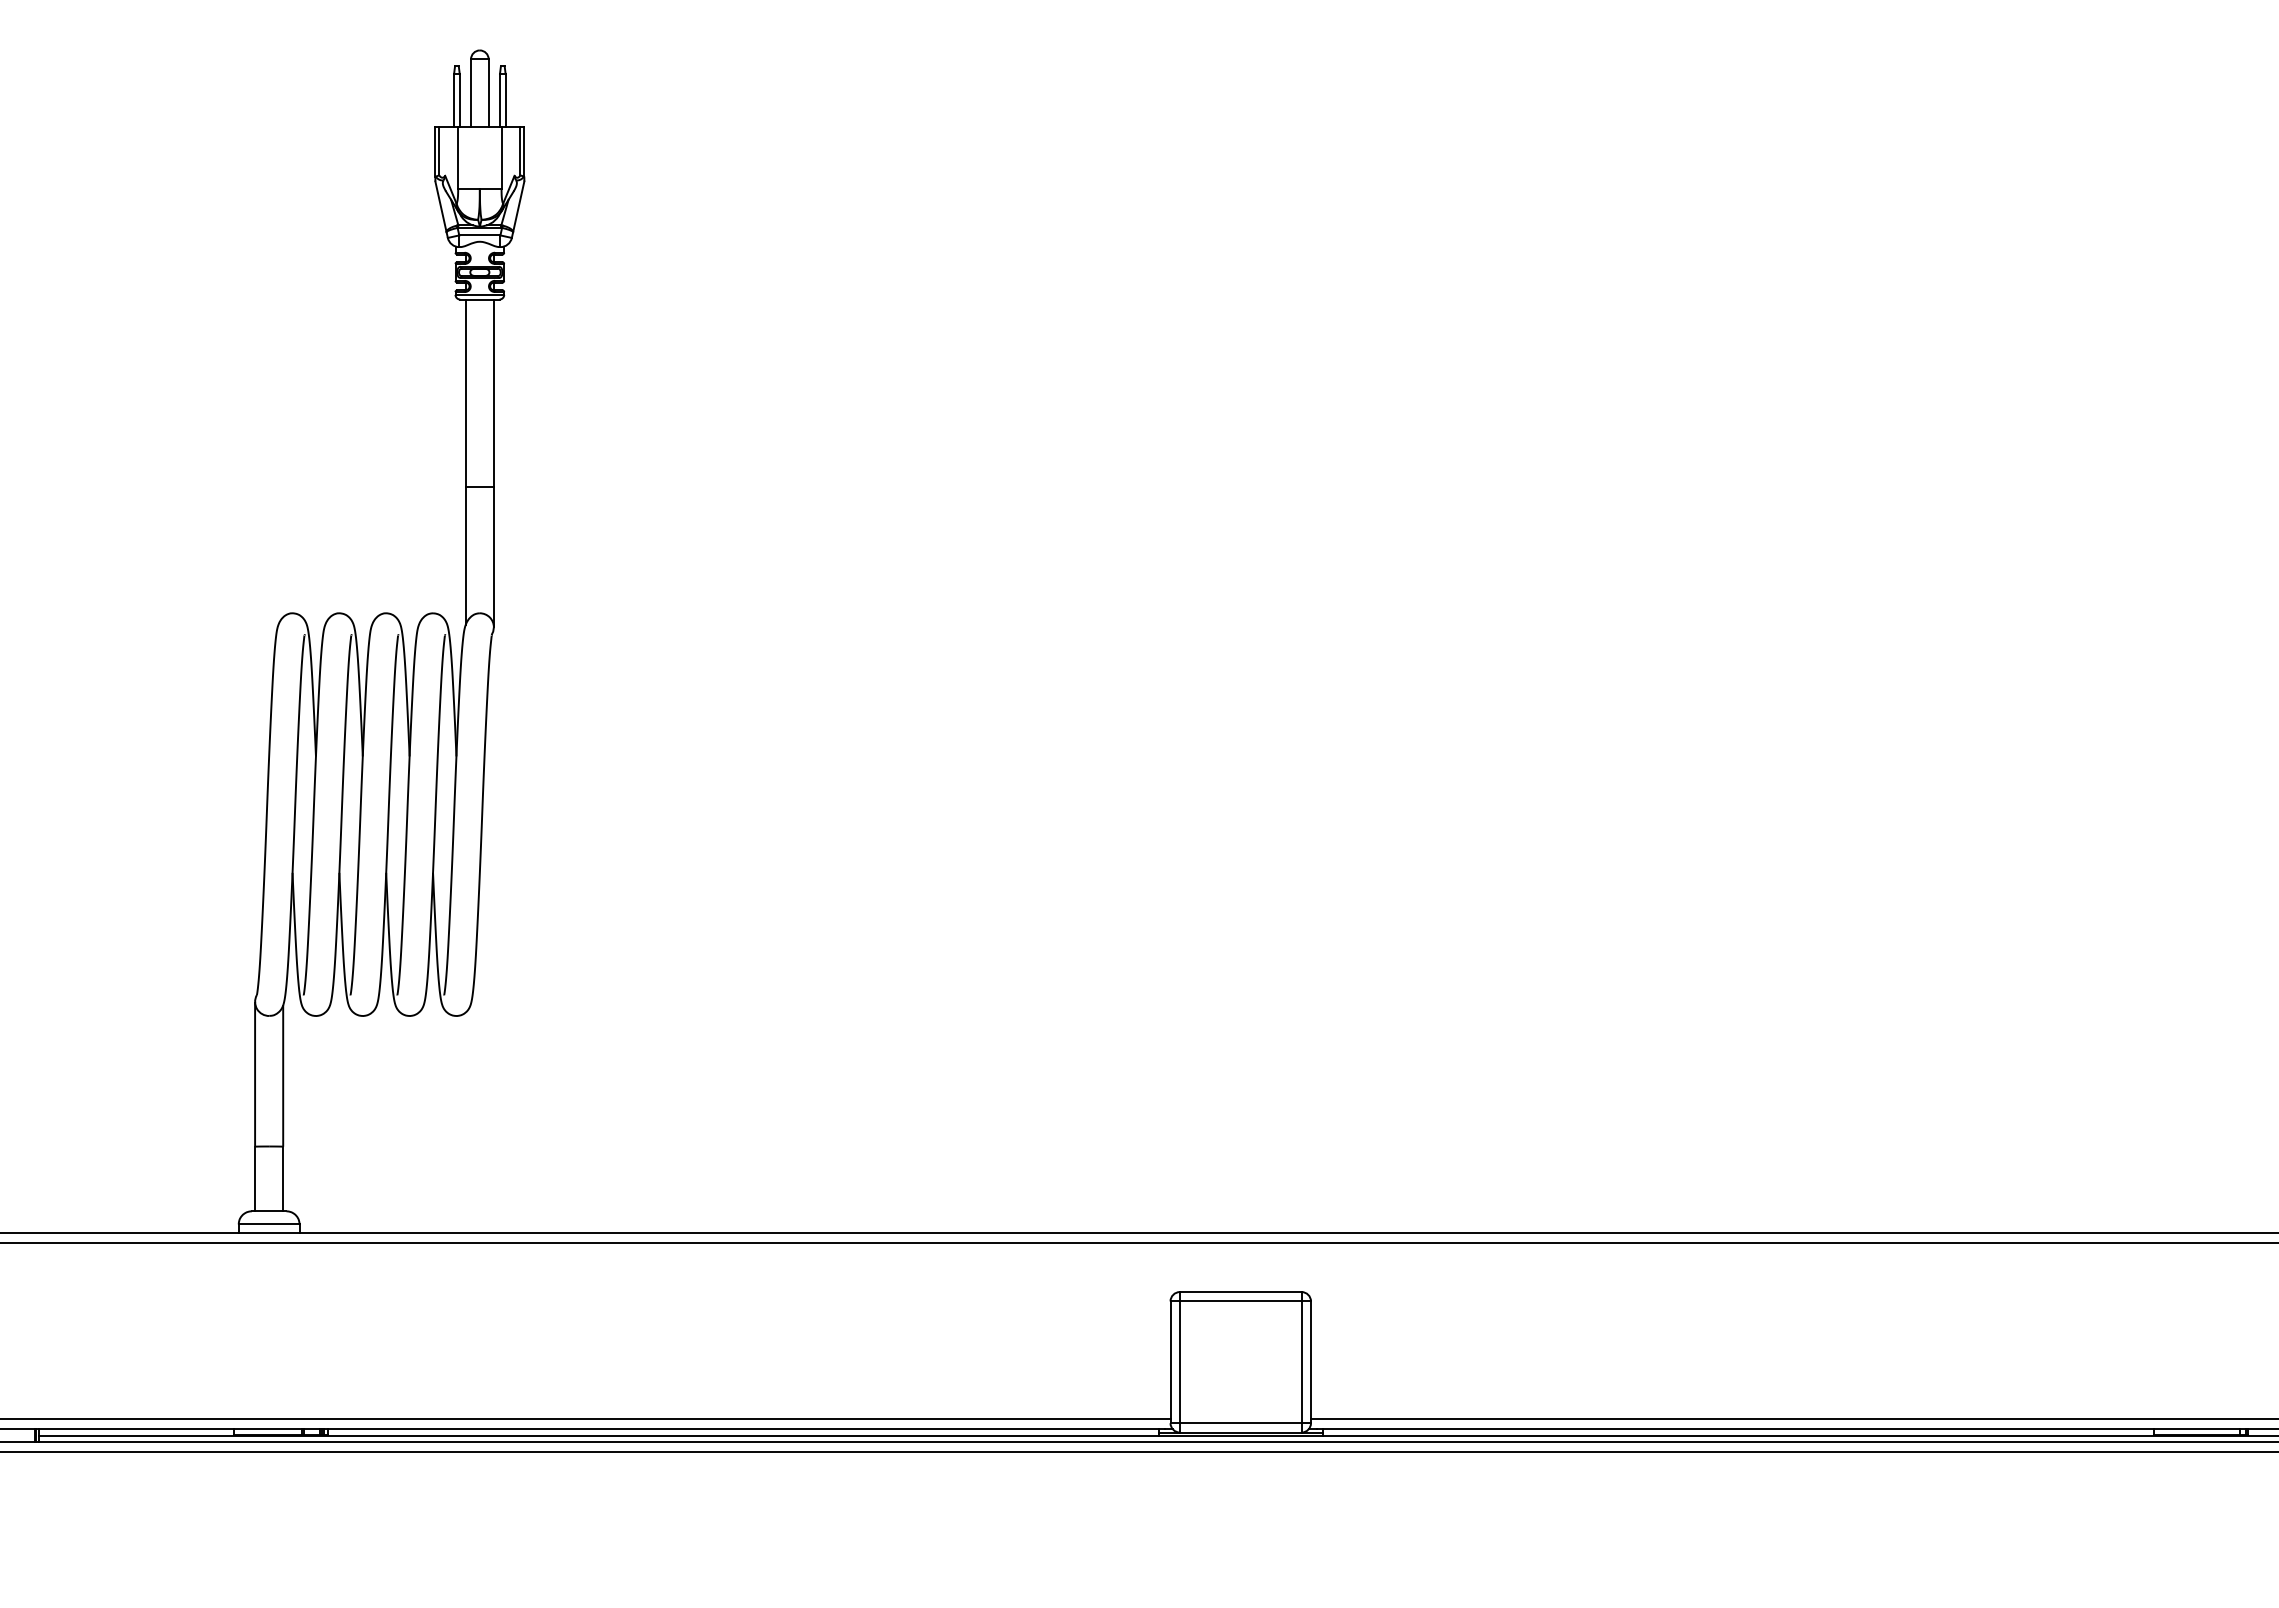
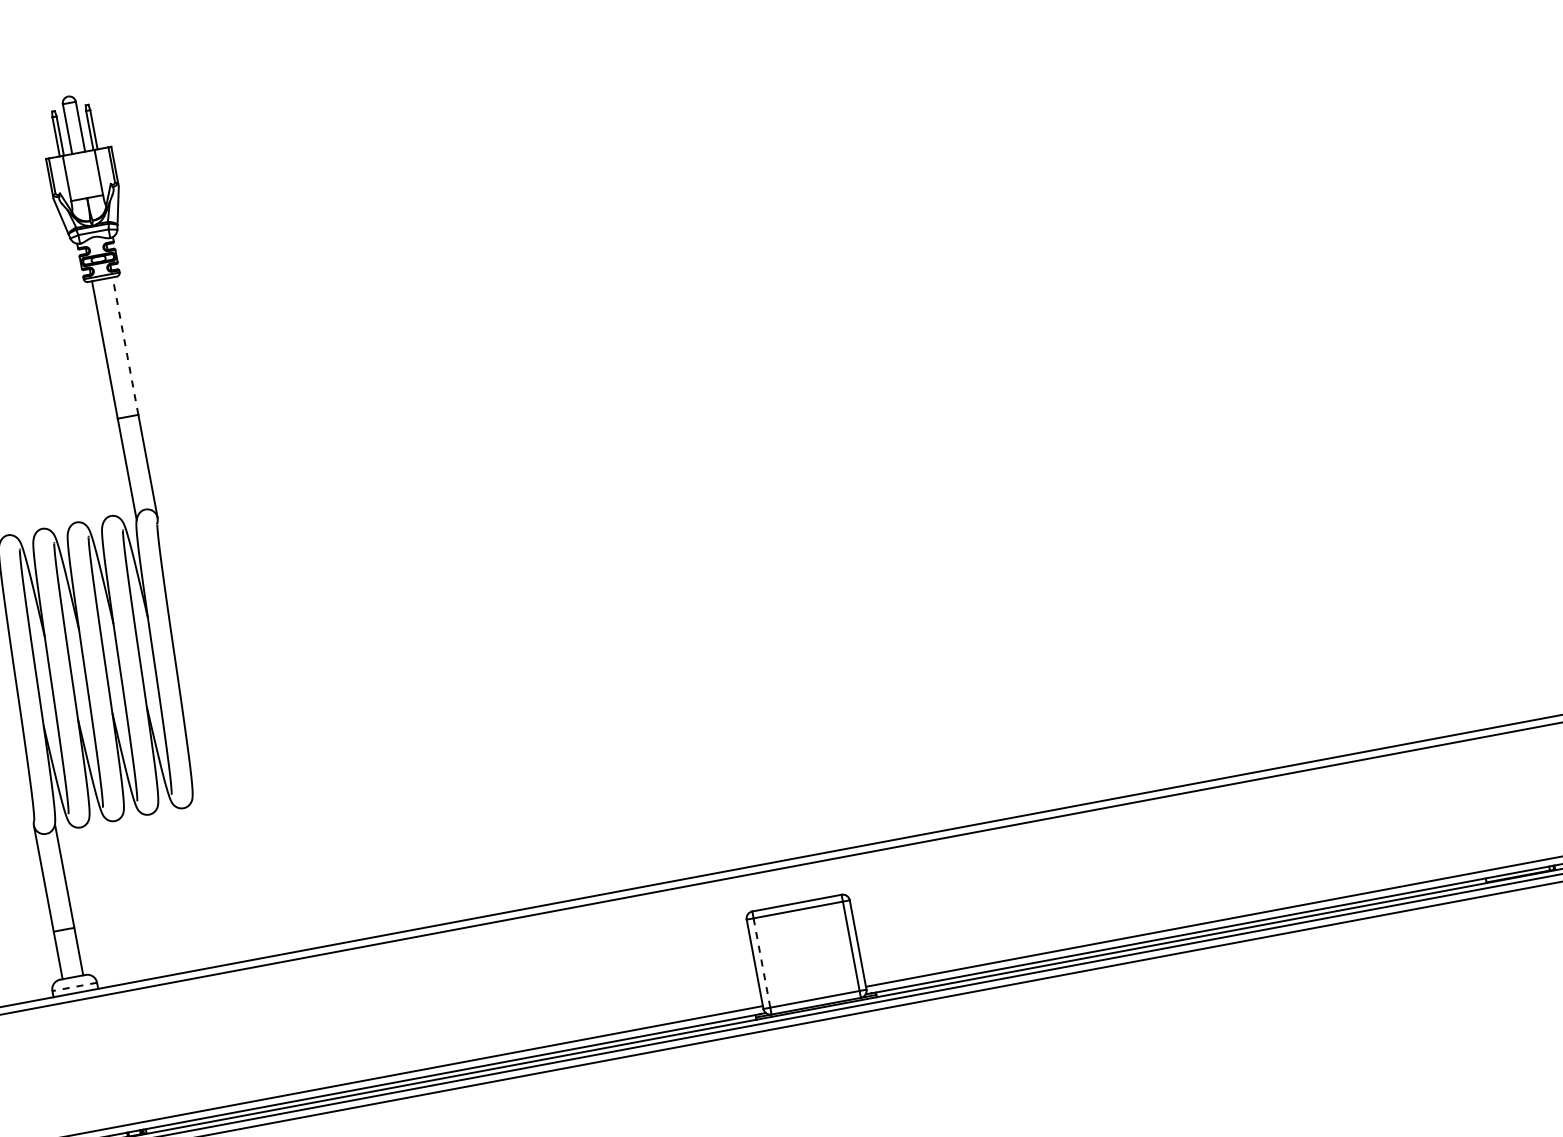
line: (493, 393) -> (125, 346), solid -> dashed
line: (268, 1224) -> (74, 987), solid -> dashed
line: (1179, 1362) -> (761, 963), solid -> dashed

